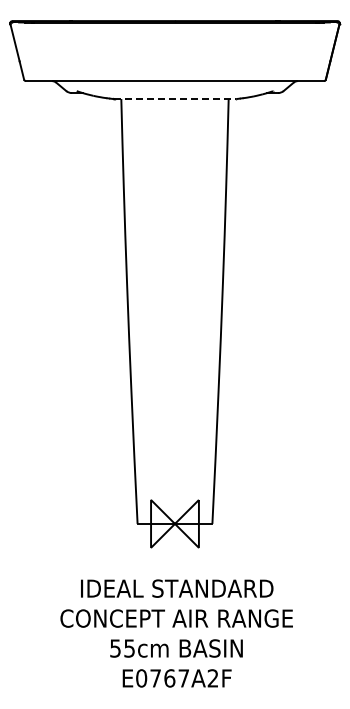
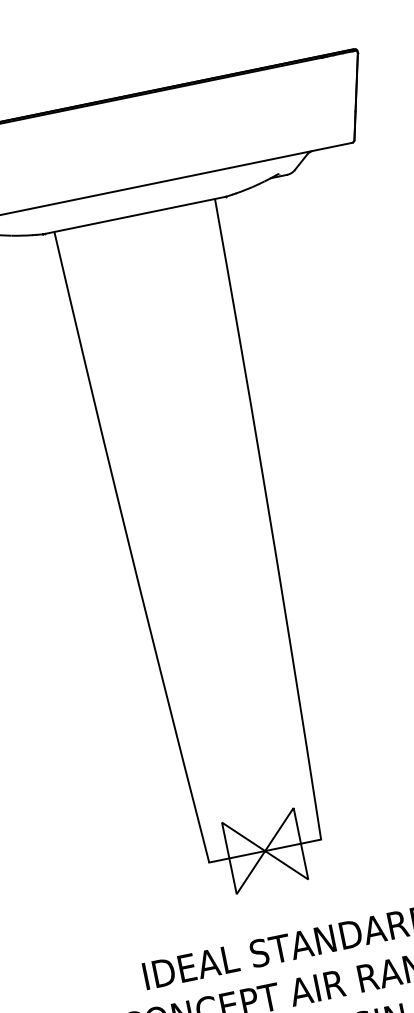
line: (175, 99) -> (135, 216), dashed -> solid

